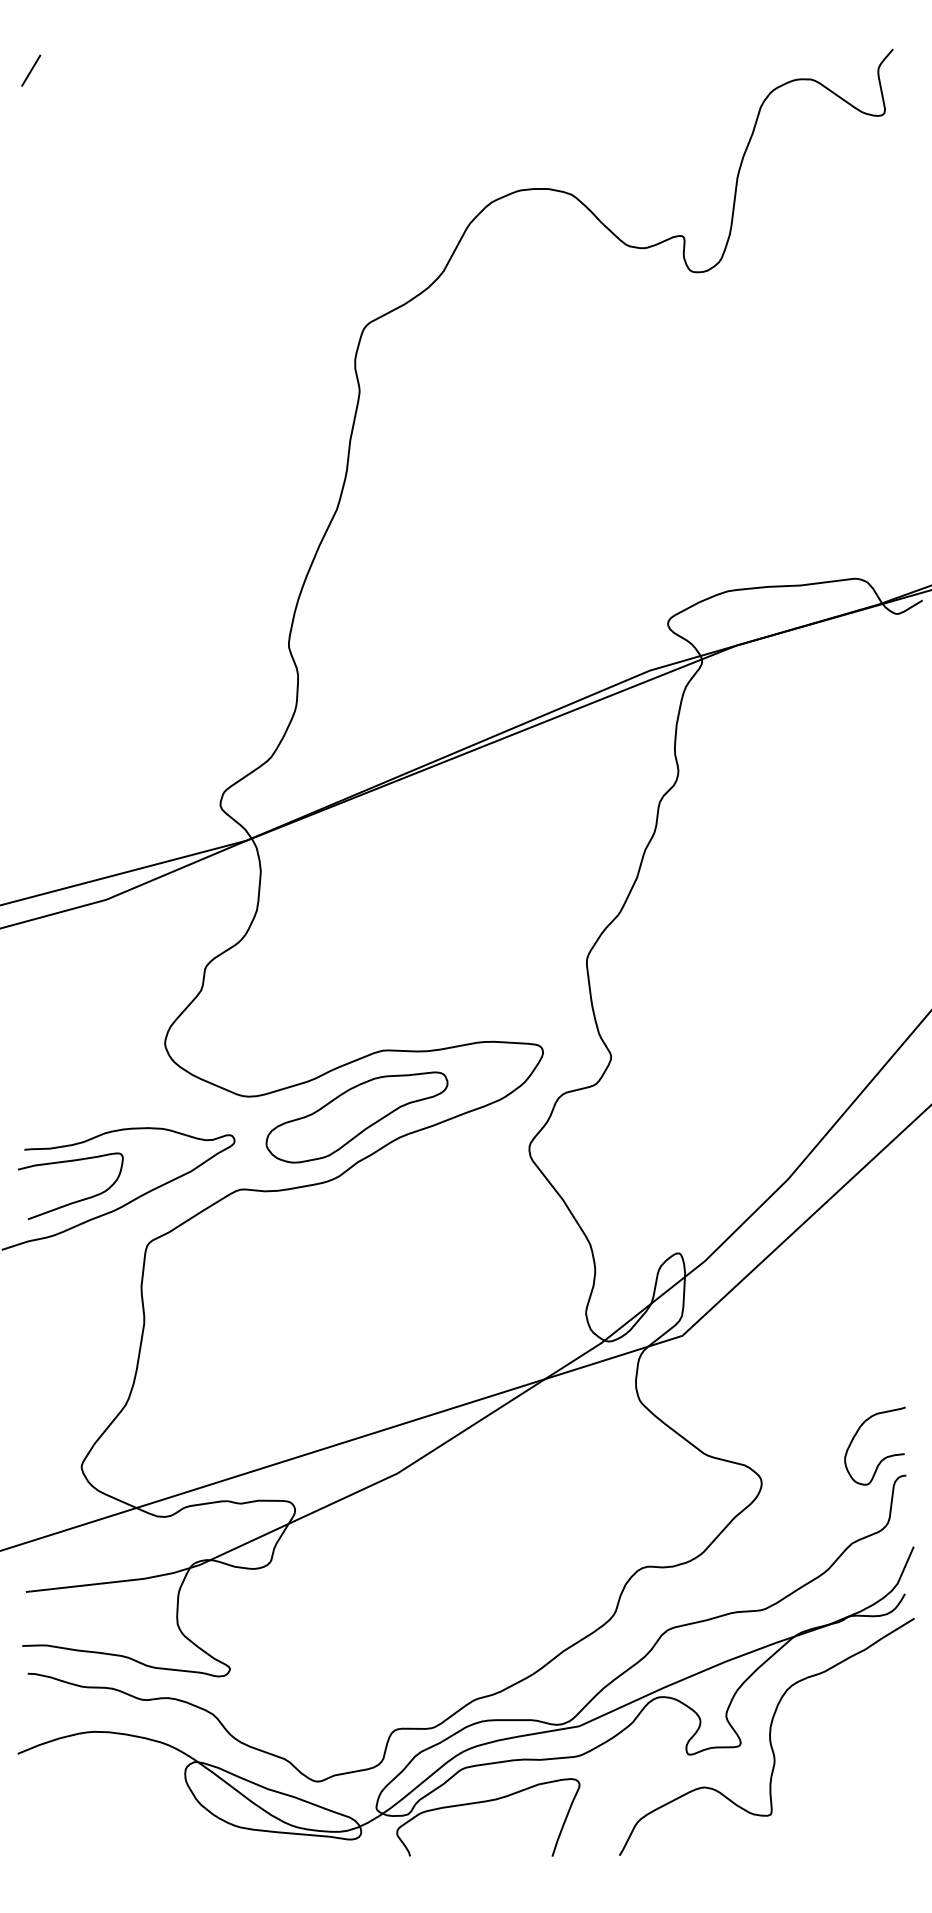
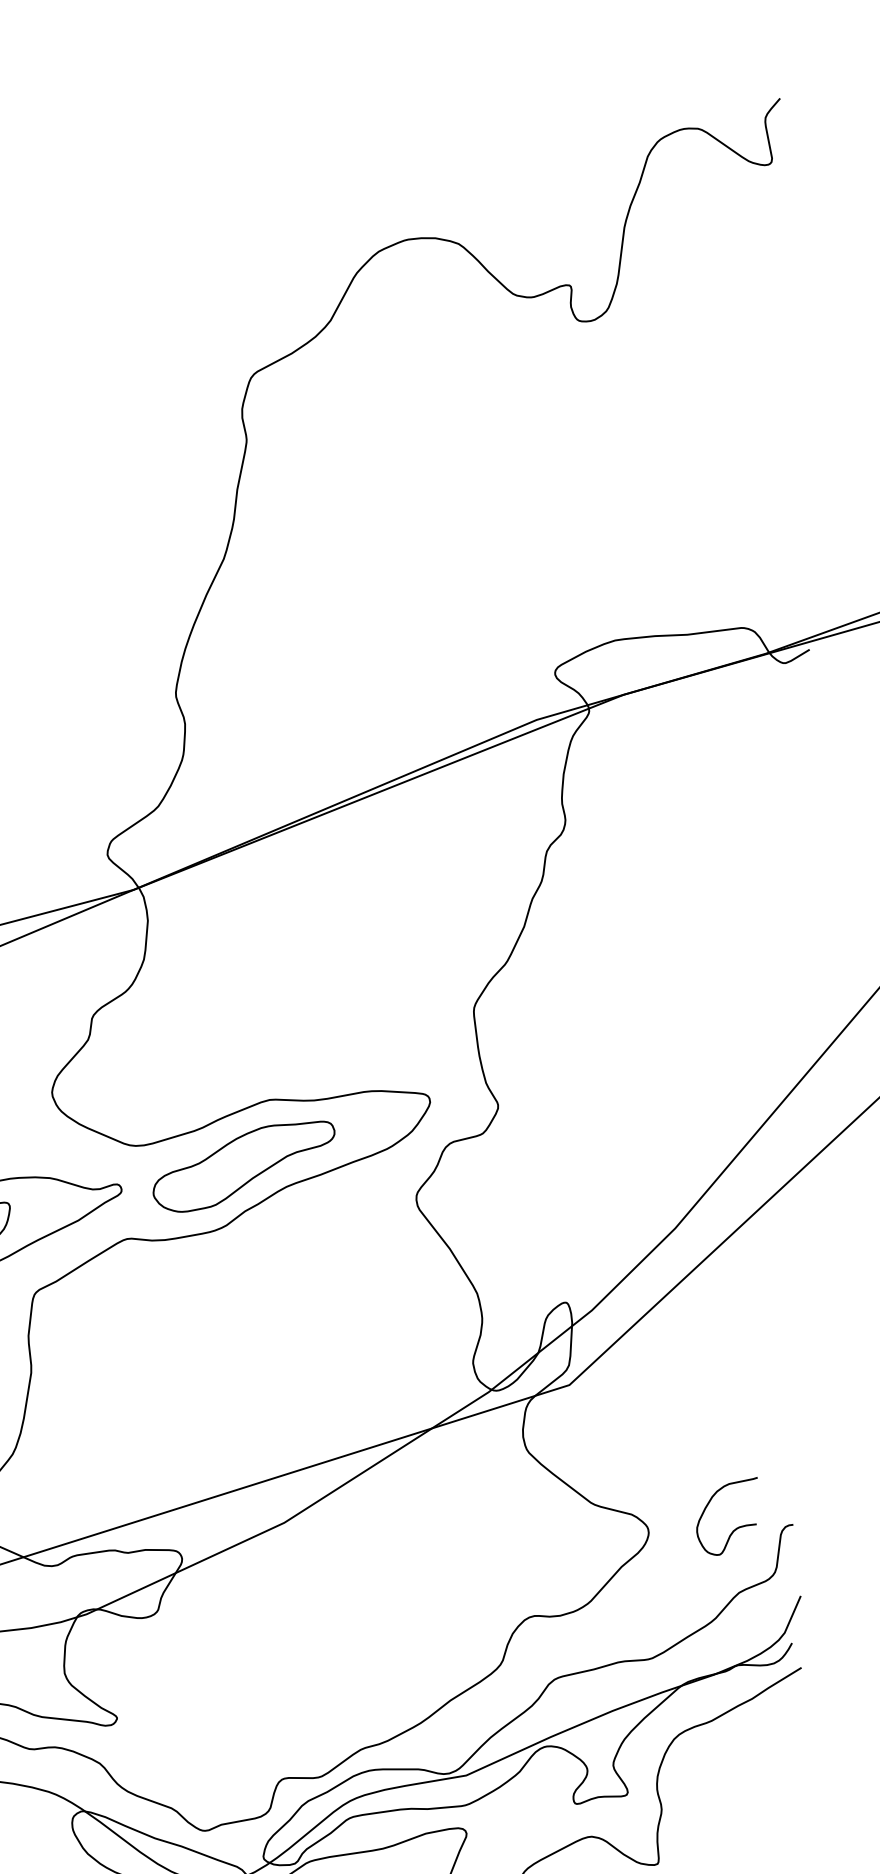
curve: (884, 1457) -> (736, 1527), moved

